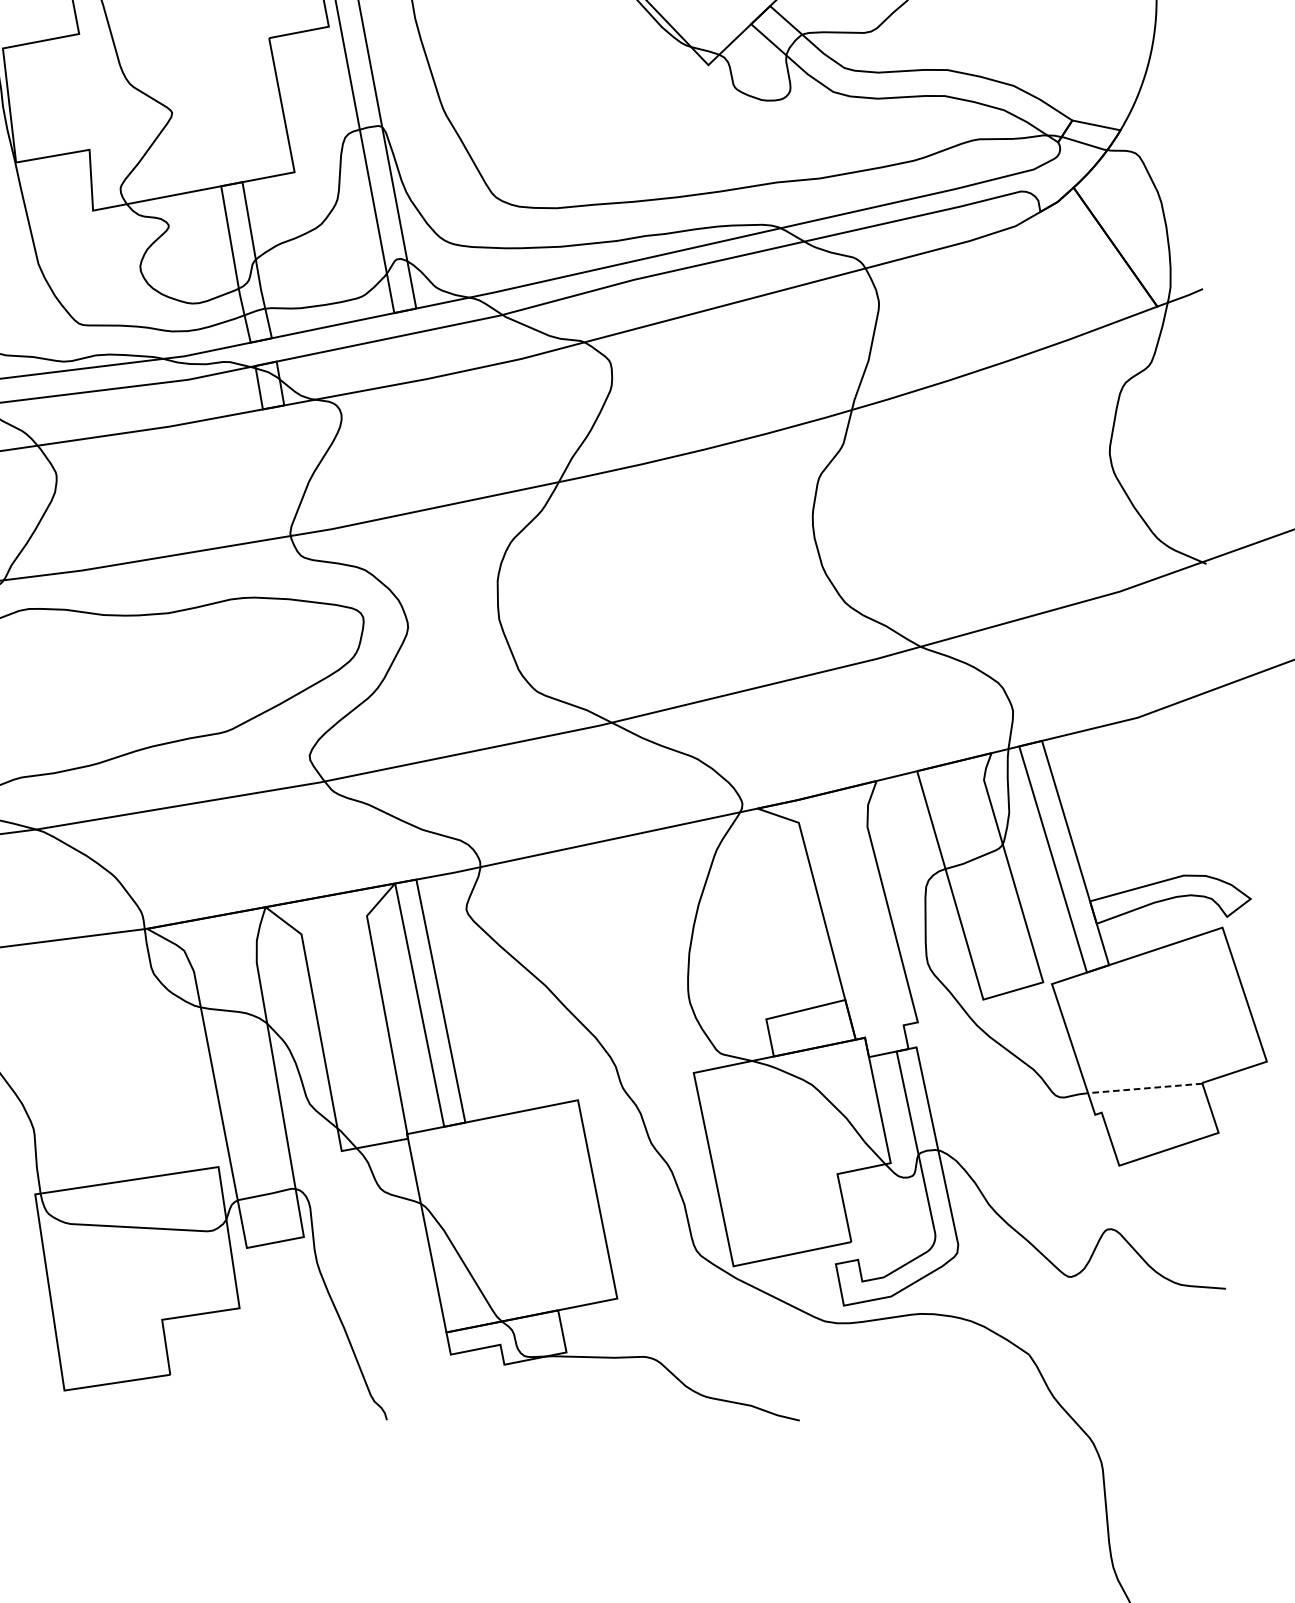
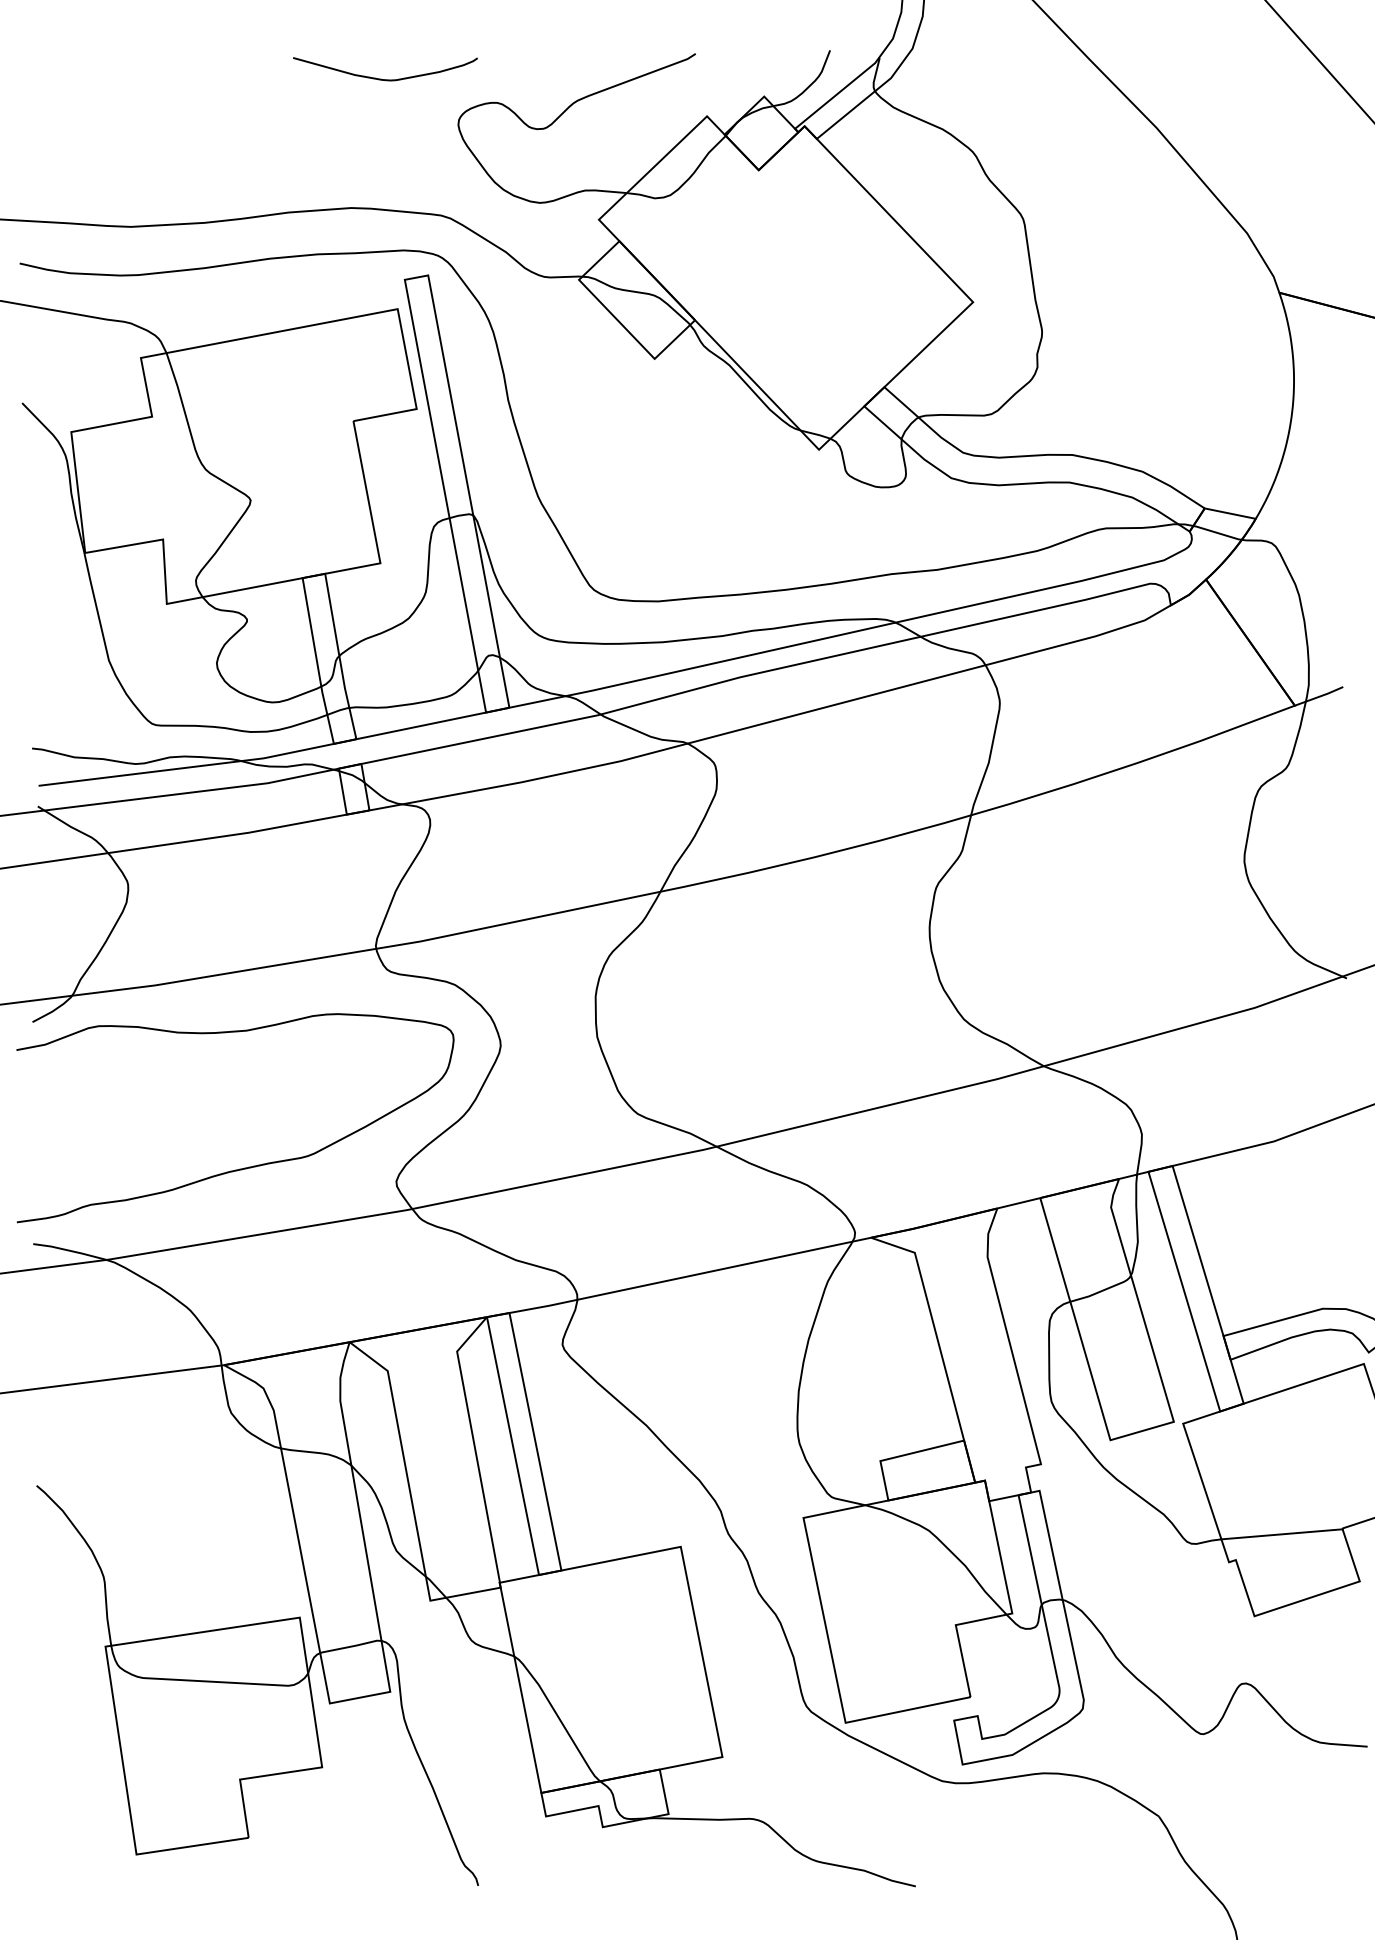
line: (1145, 1088) -> (1282, 1534), dashed -> solid

